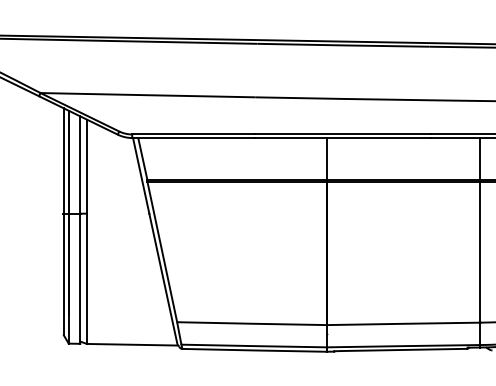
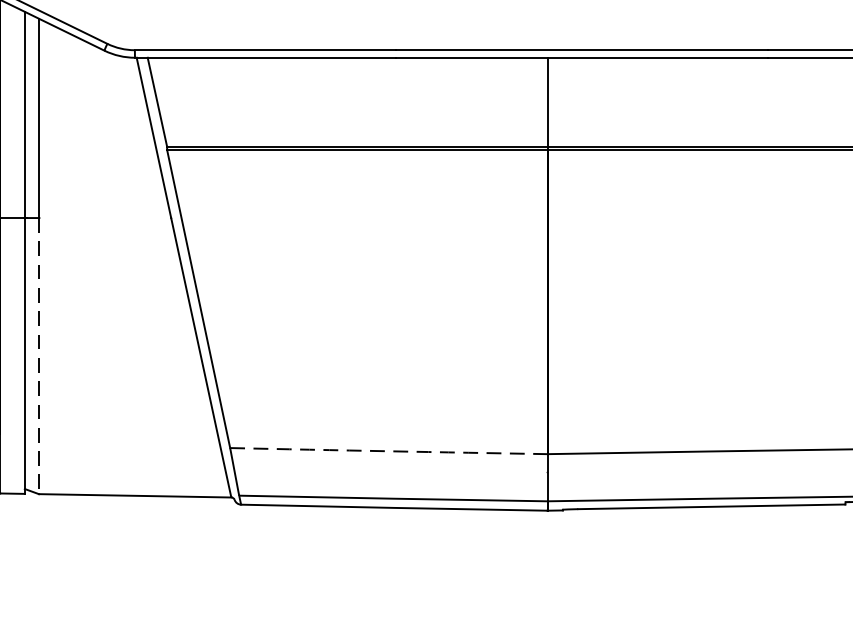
line: (86, 279) -> (38, 357), solid -> dashed
arc: (252, 323) -> (389, 450), solid -> dashed

